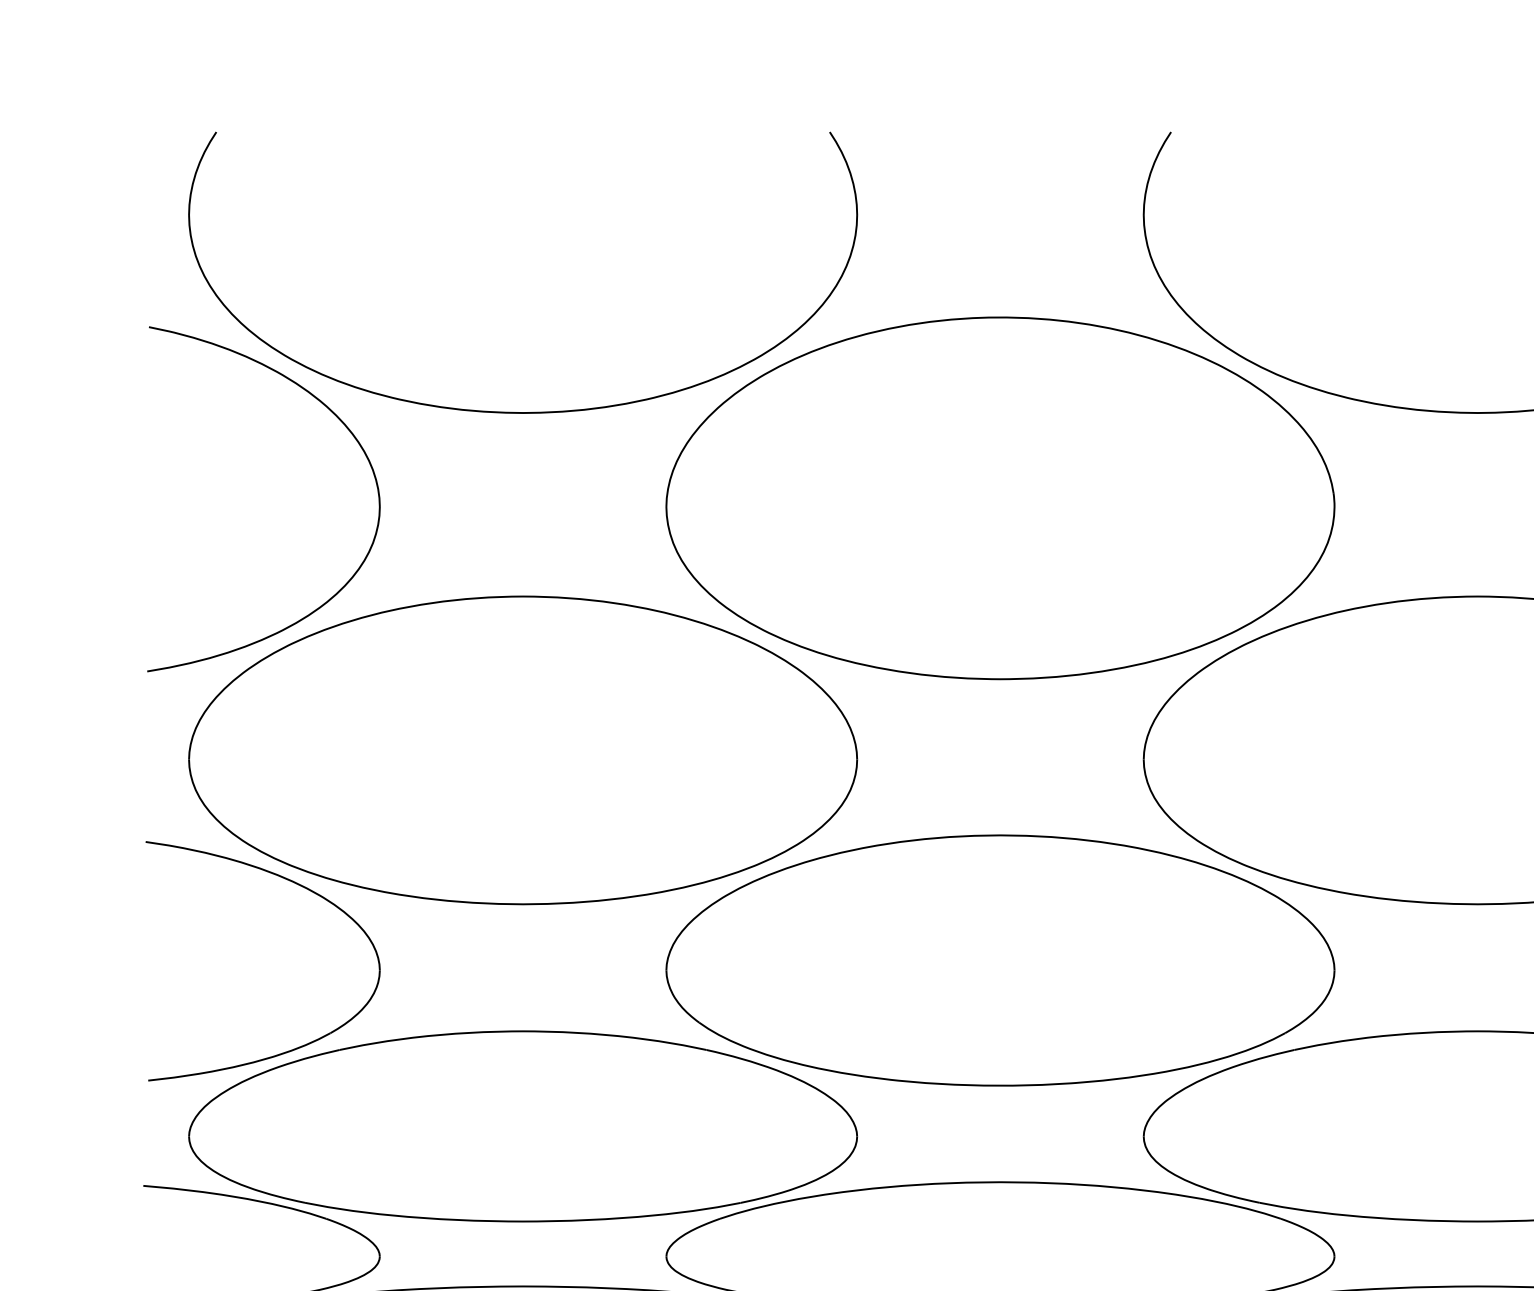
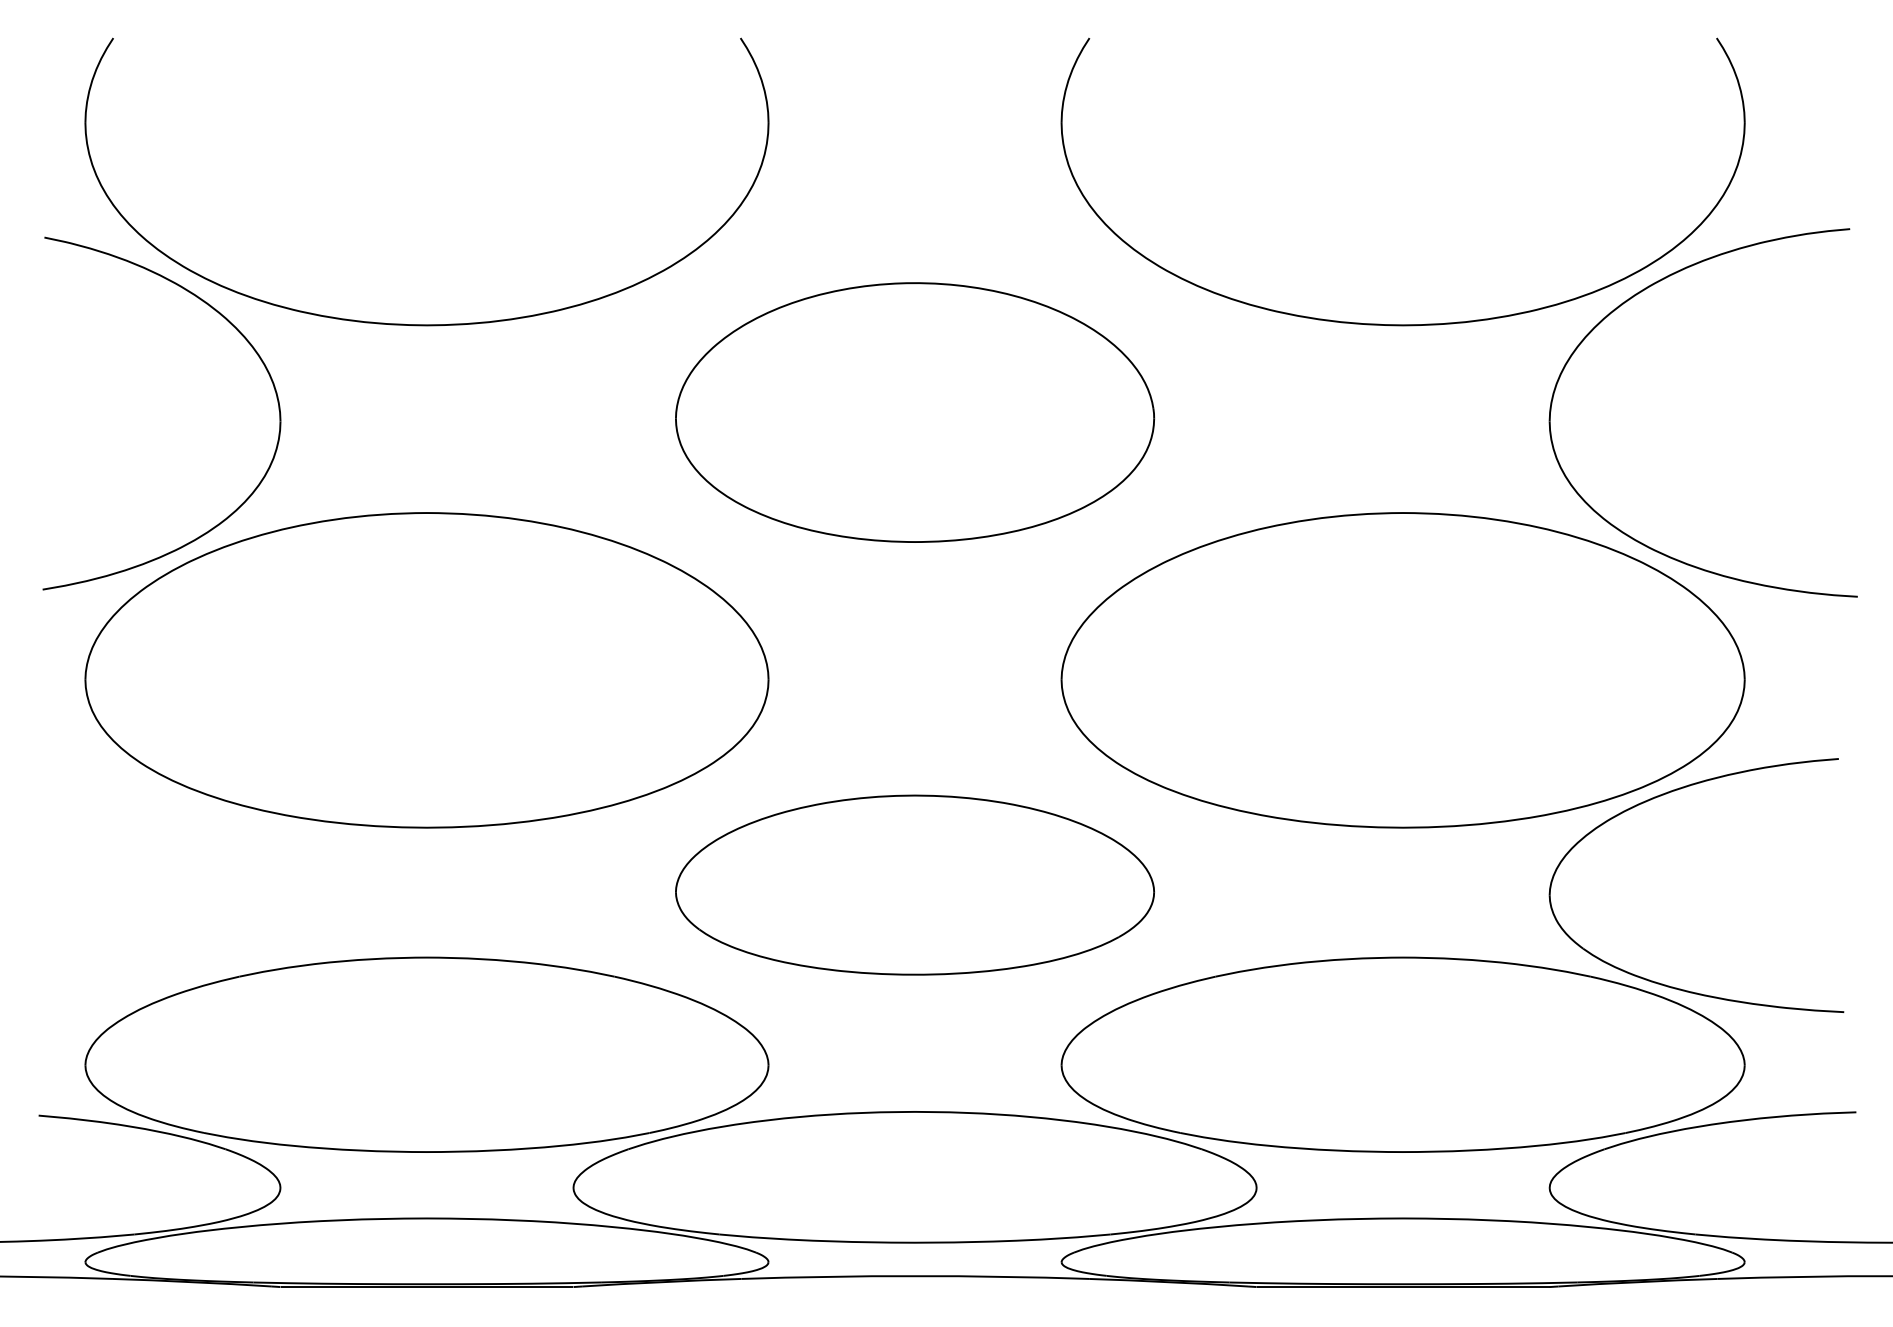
part: (999, 498) -> (914, 412), size x0.7
part: (300, 886) -> (199, 809), removed
part: (999, 959) -> (914, 884), size x0.7

